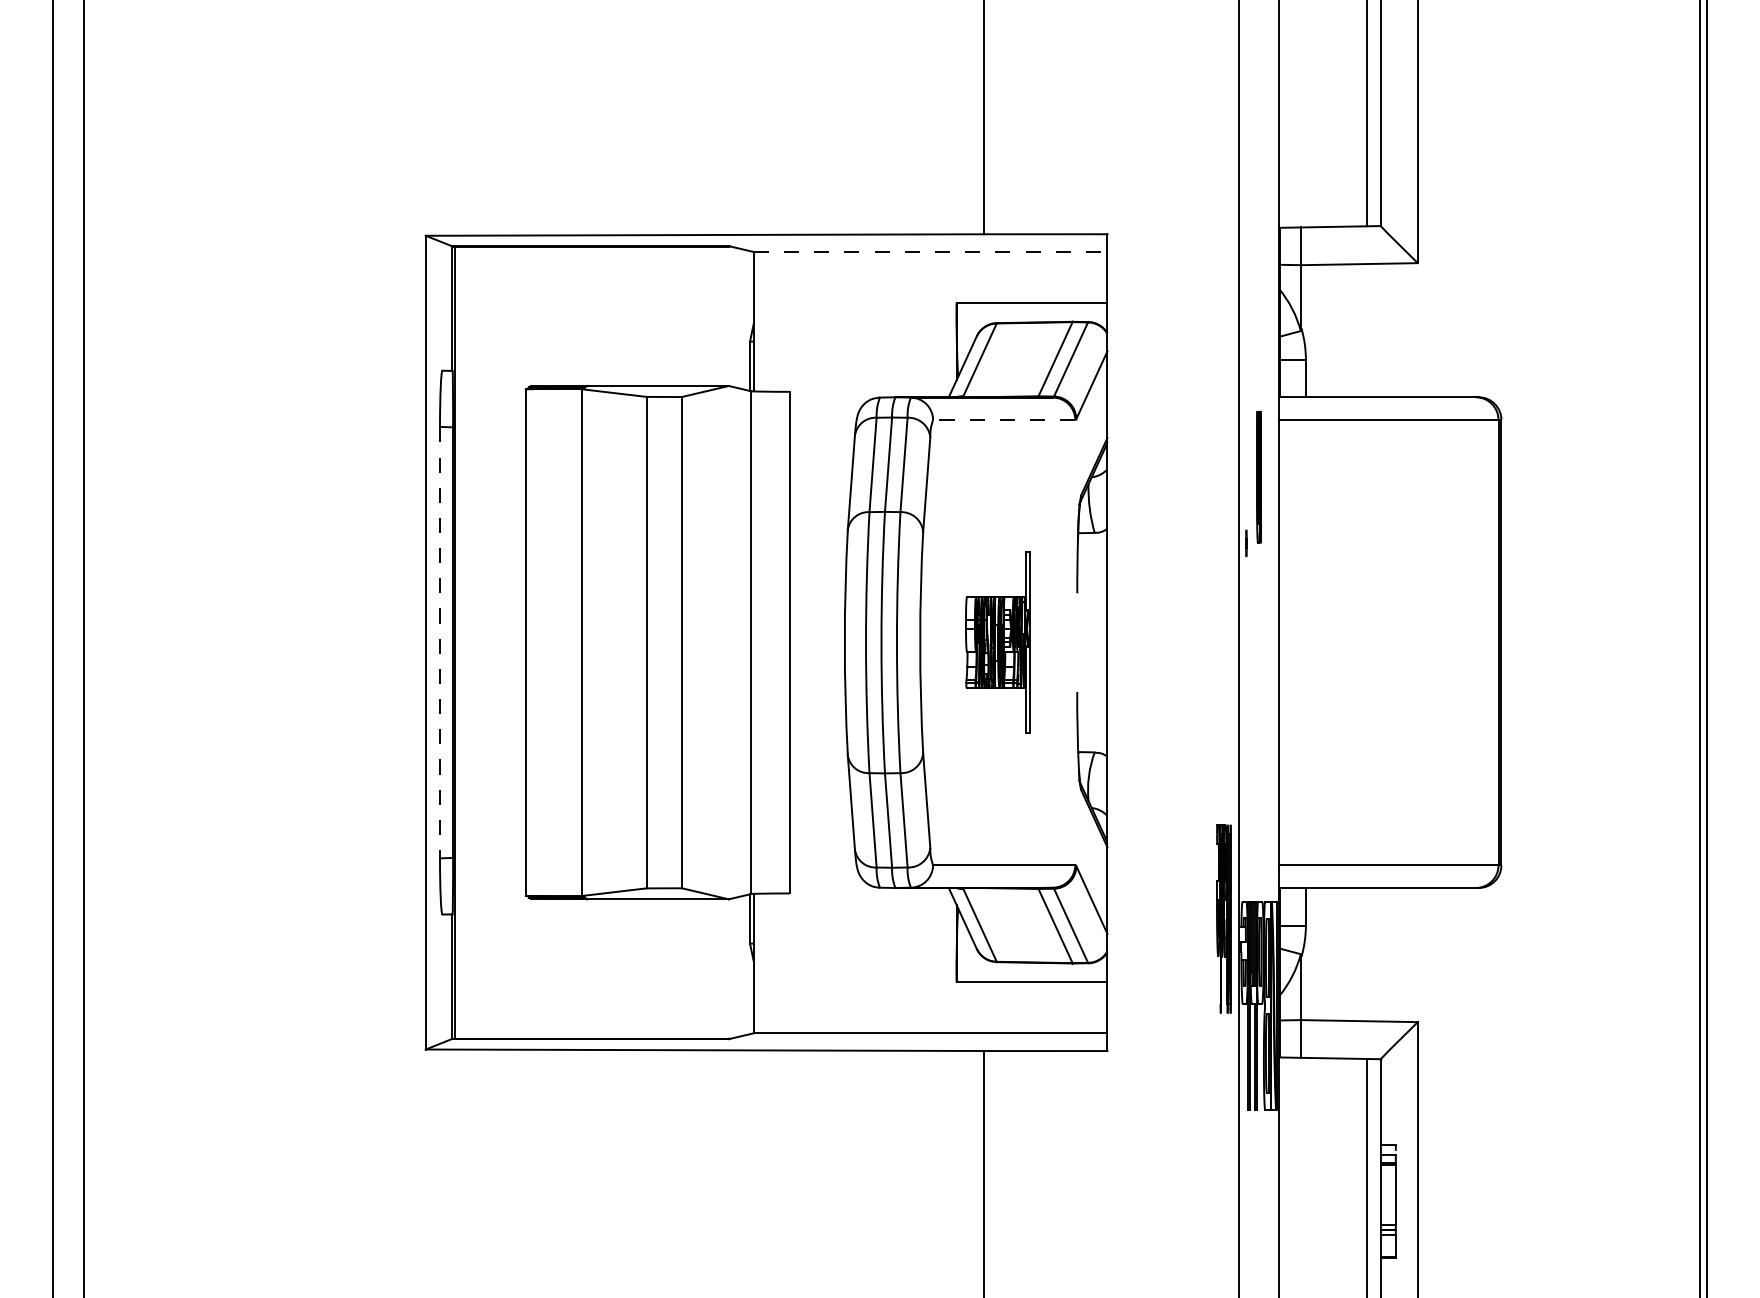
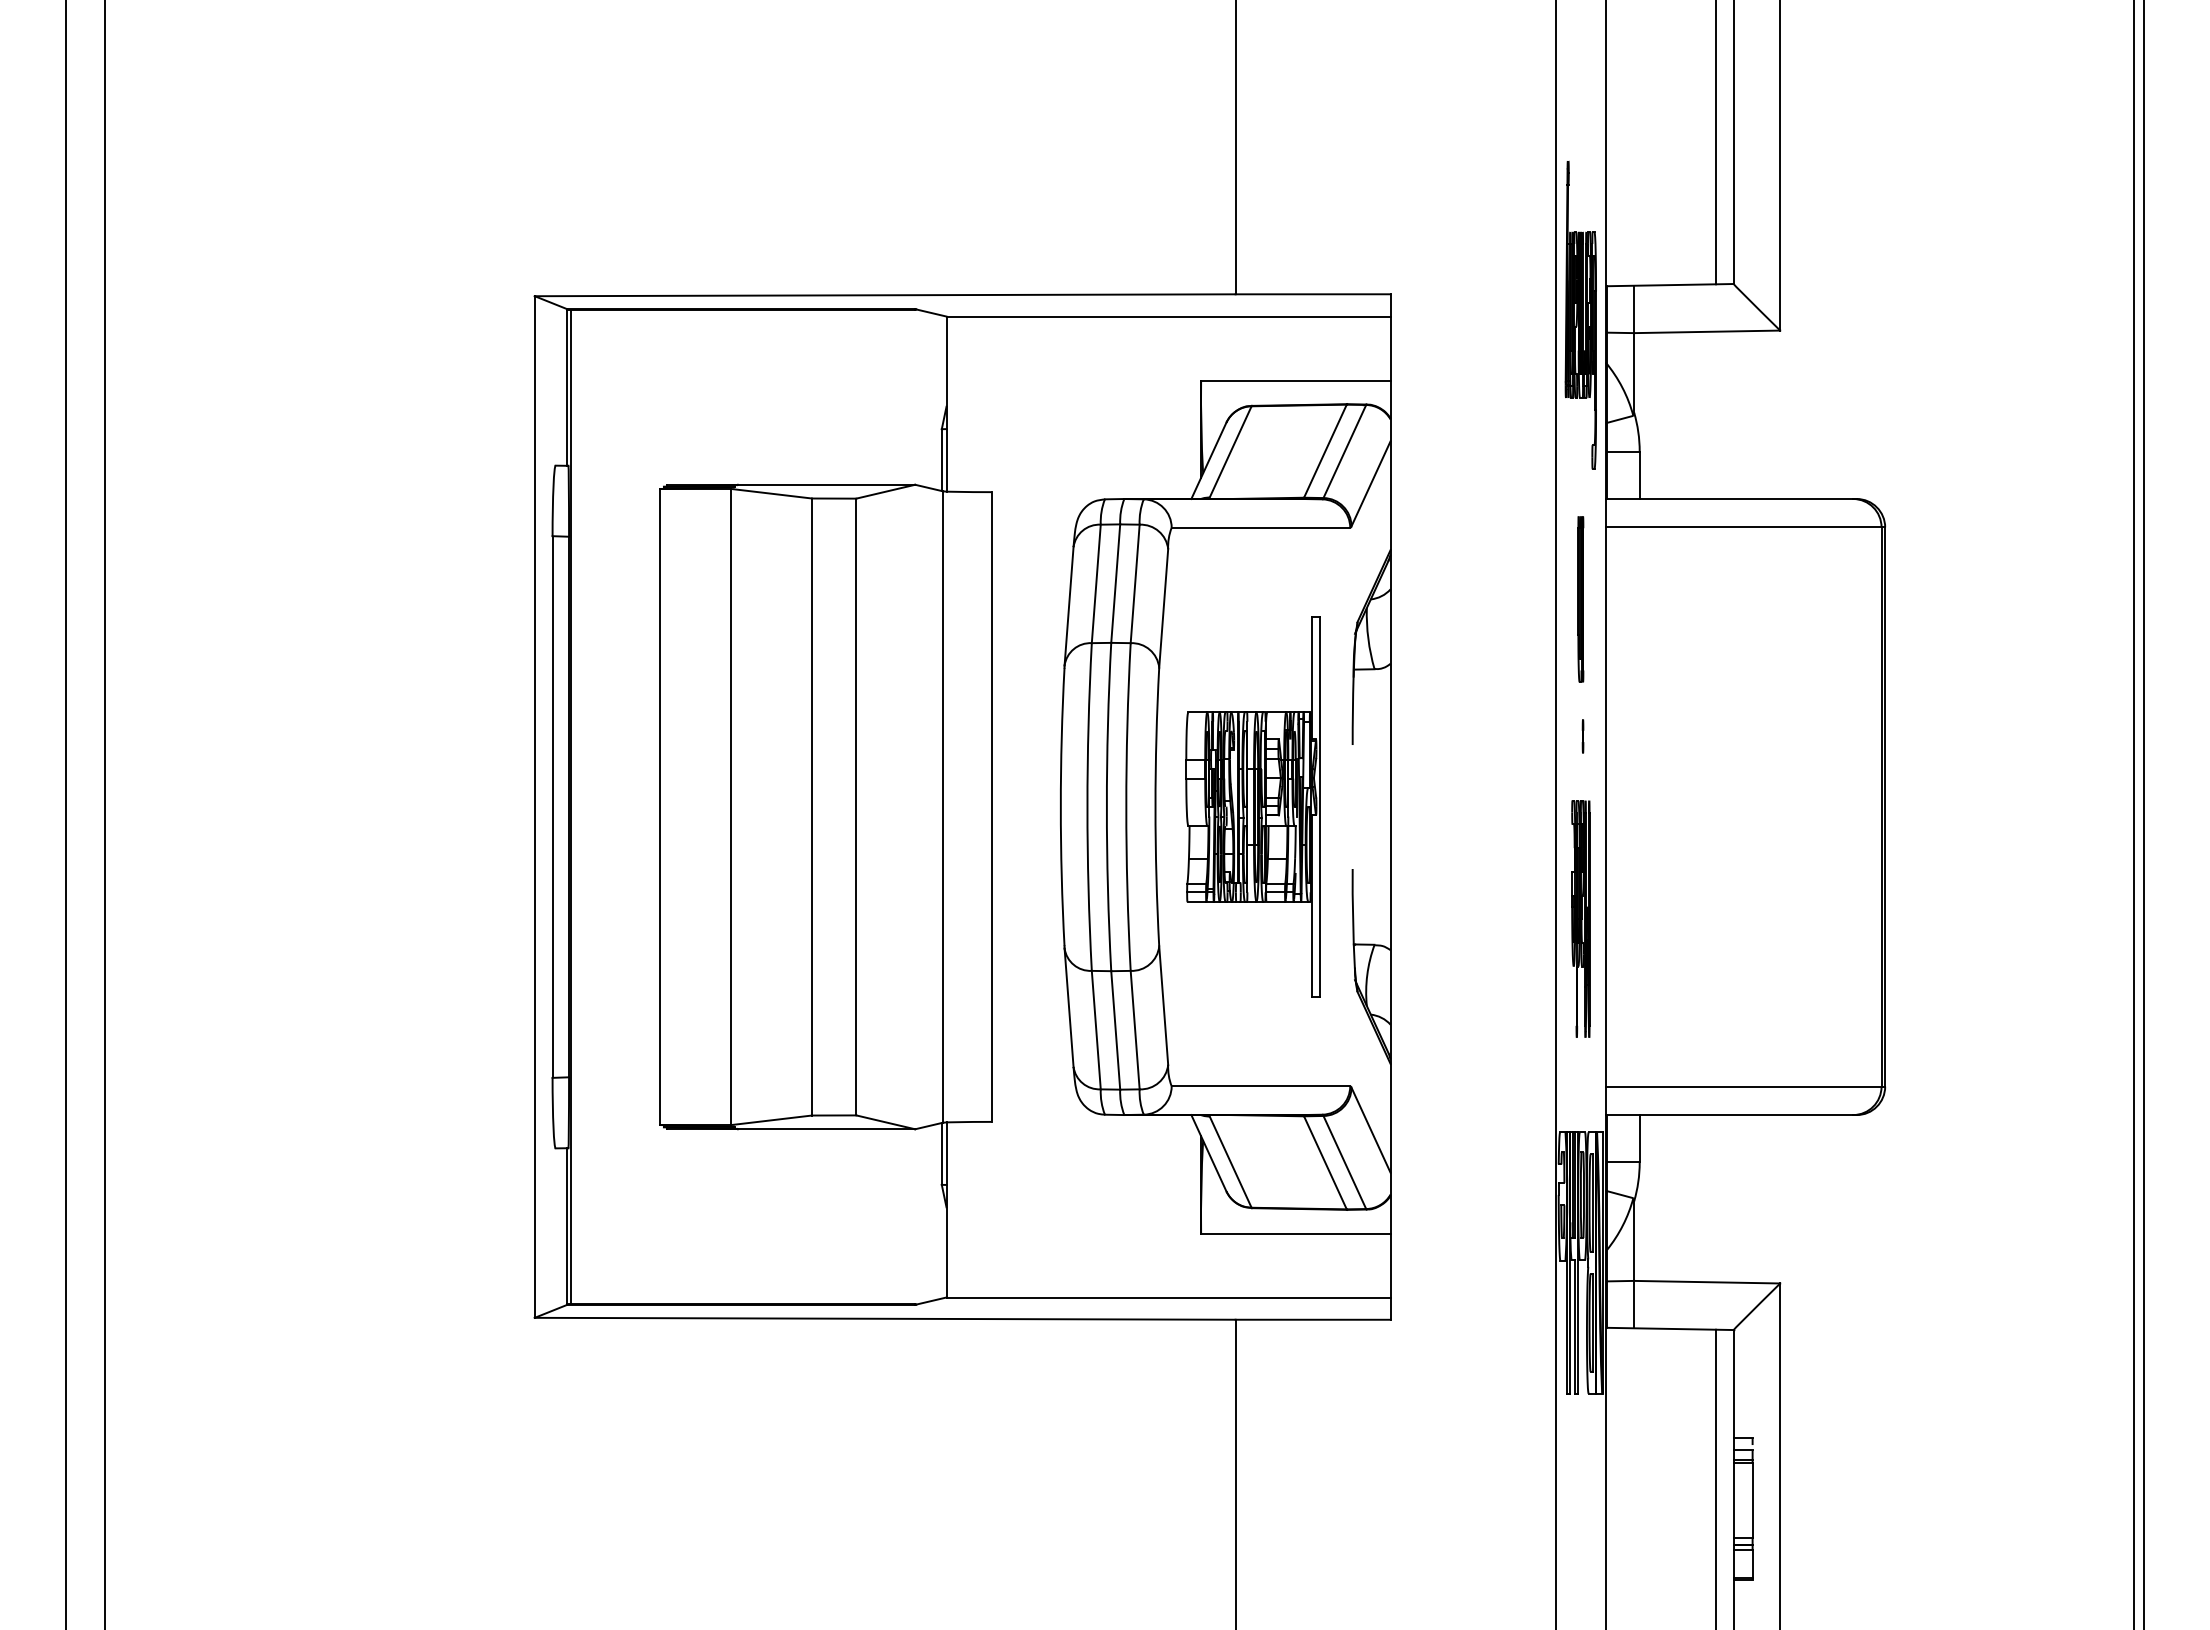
part: (1258, 250) -> (1580, 314), added
line: (931, 251) -> (1169, 316), dashed -> solid
line: (1003, 420) -> (1260, 527), dashed -> solid
line: (1245, 543) -> (1582, 736), moved
part: (997, 642) -> (1252, 806), size x1.67
line: (439, 643) -> (552, 807), dashed -> solid
part: (1223, 918) -> (1580, 918), moved

